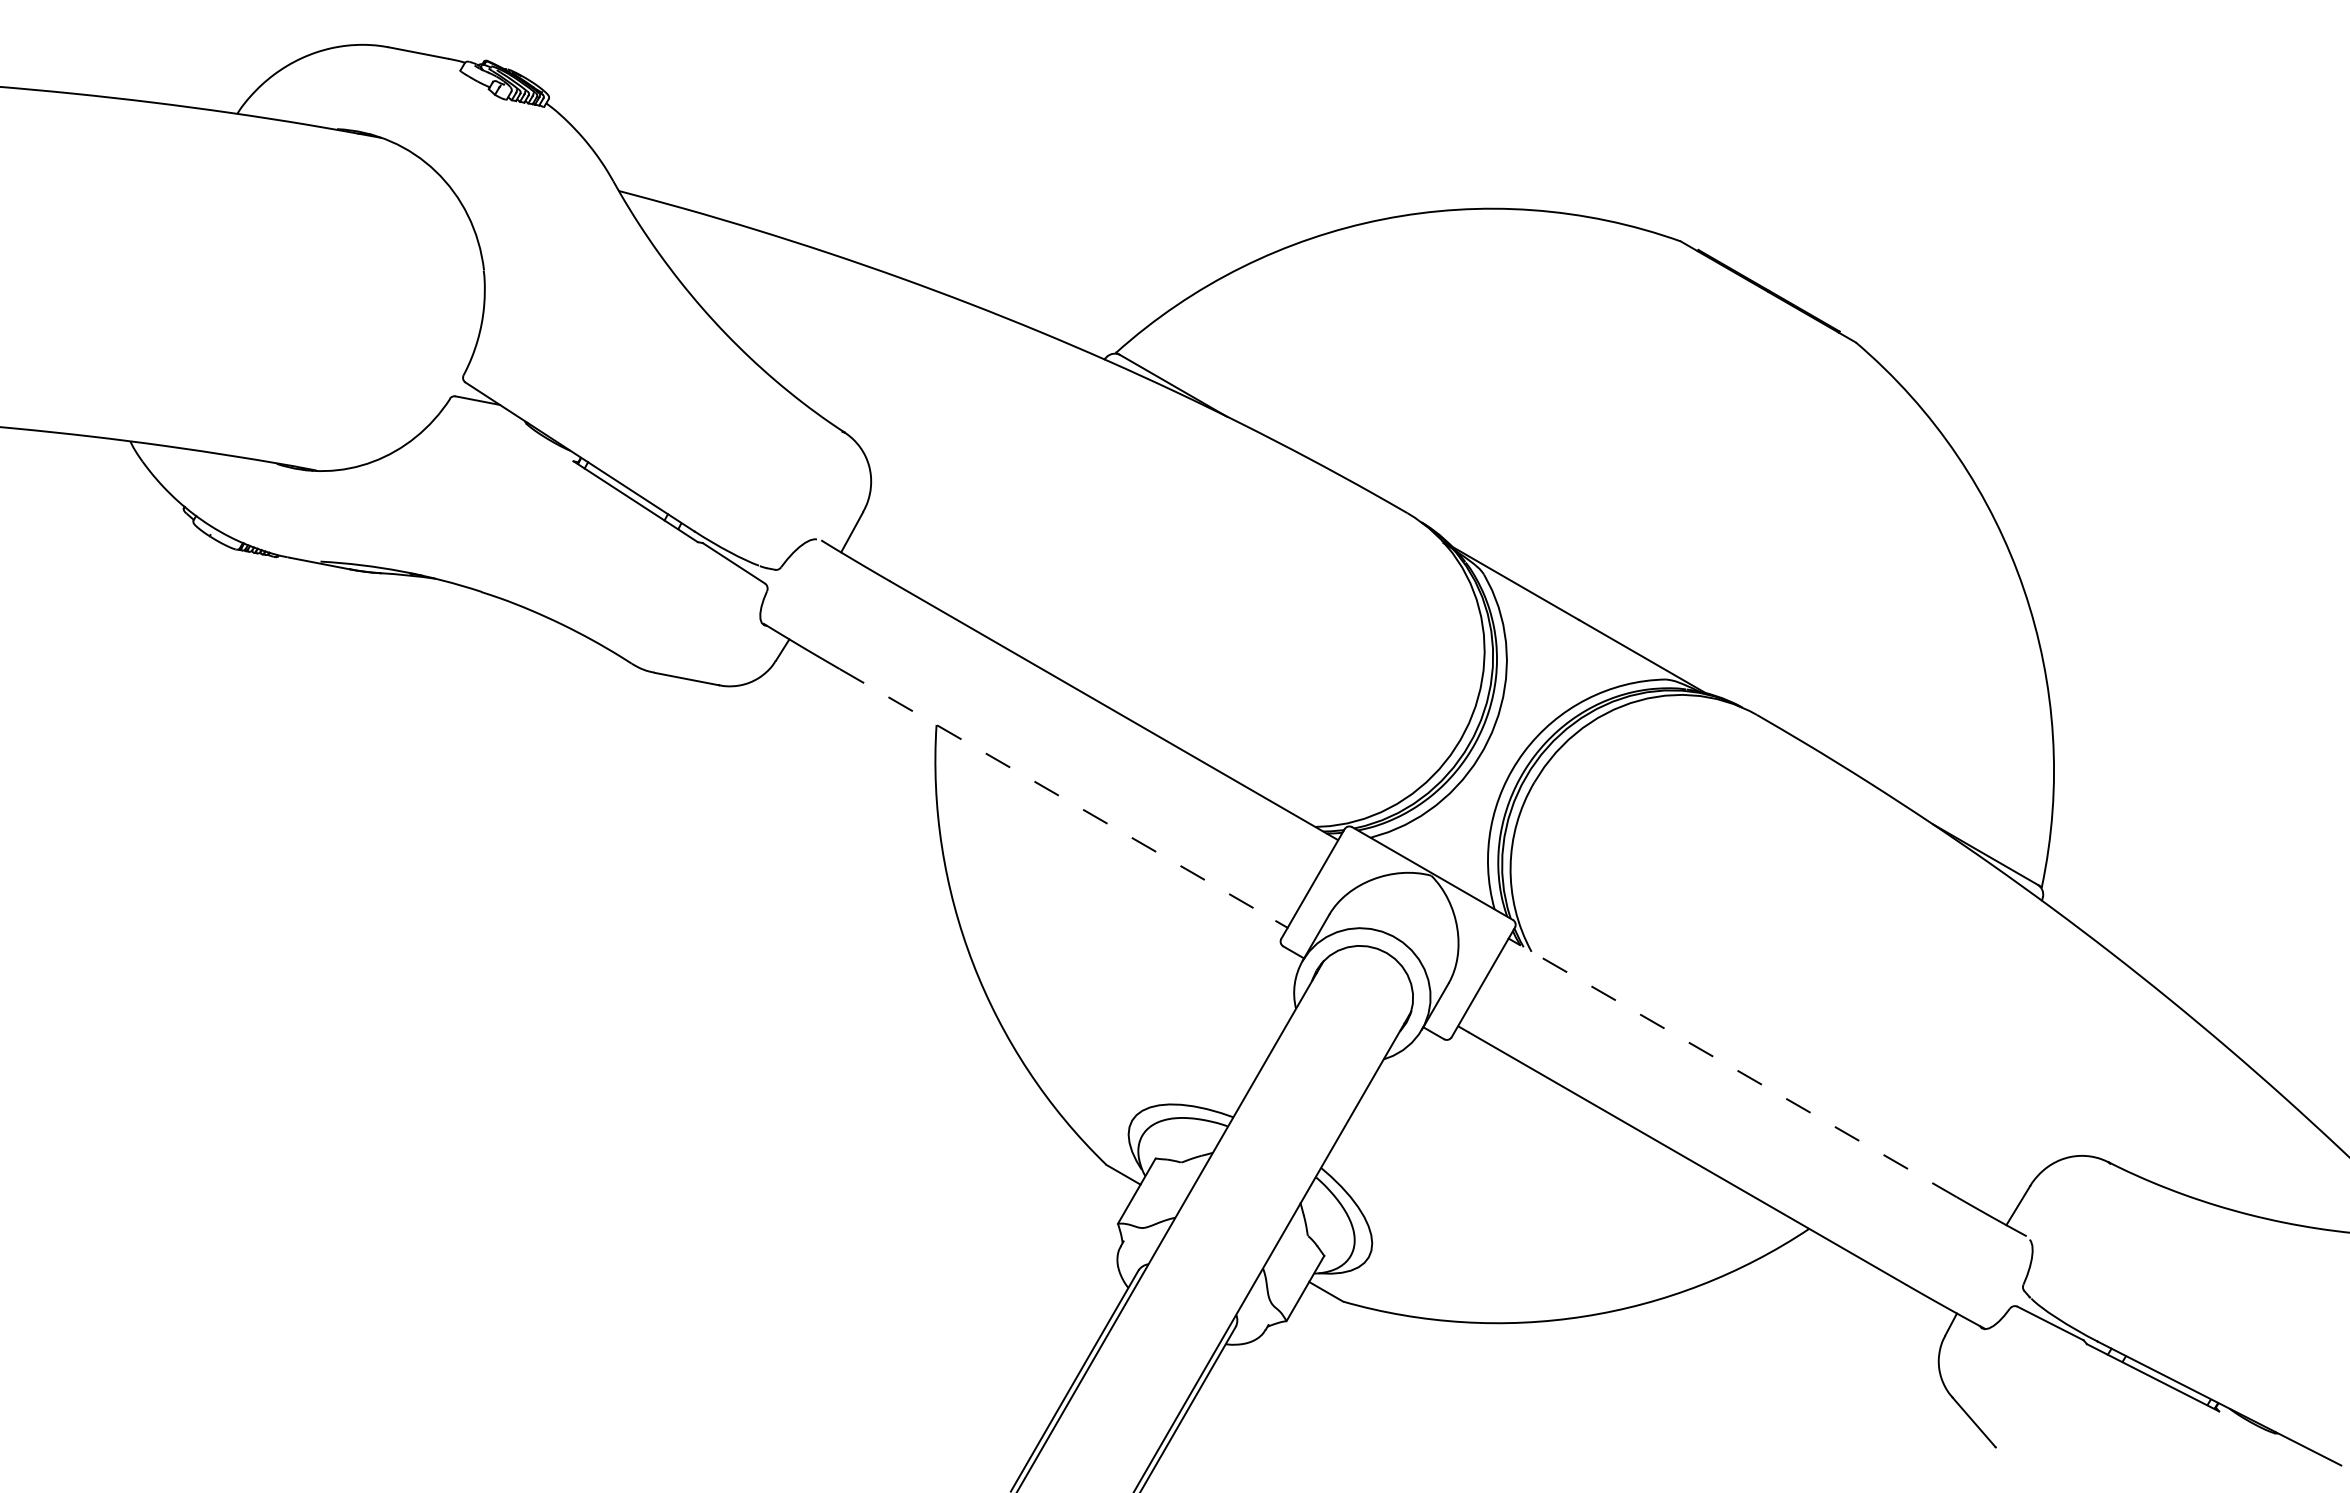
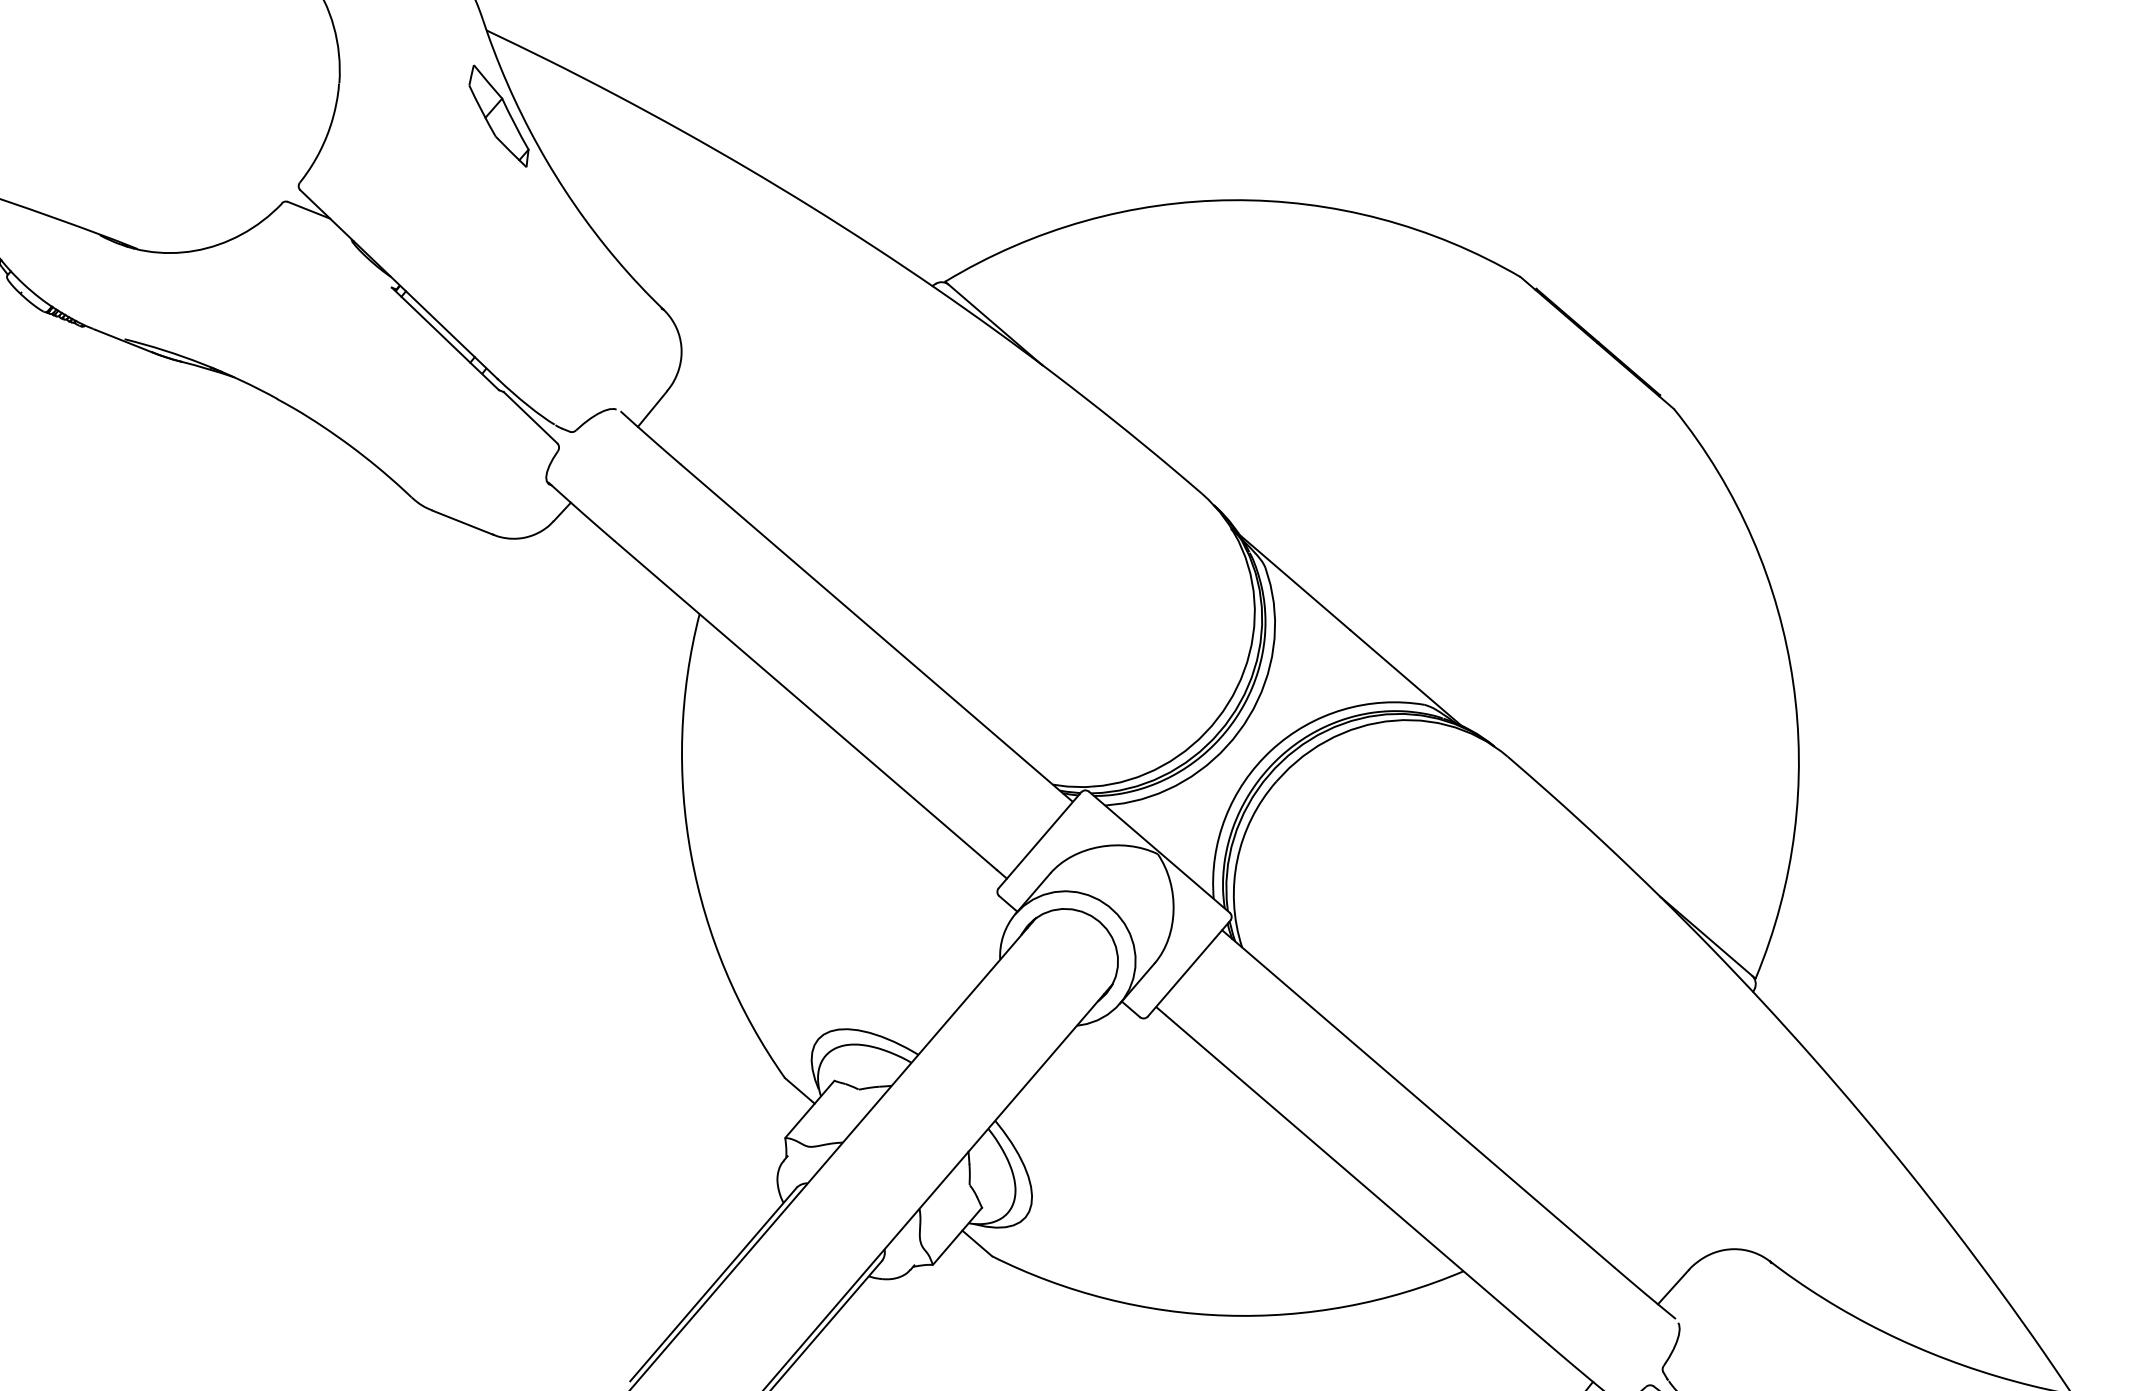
part: (647, 272) -> (499, 115), added
line: (1058, 795) -> (806, 706), dashed -> solid
line: (1737, 1070) -> (1422, 1102), dashed -> solid

